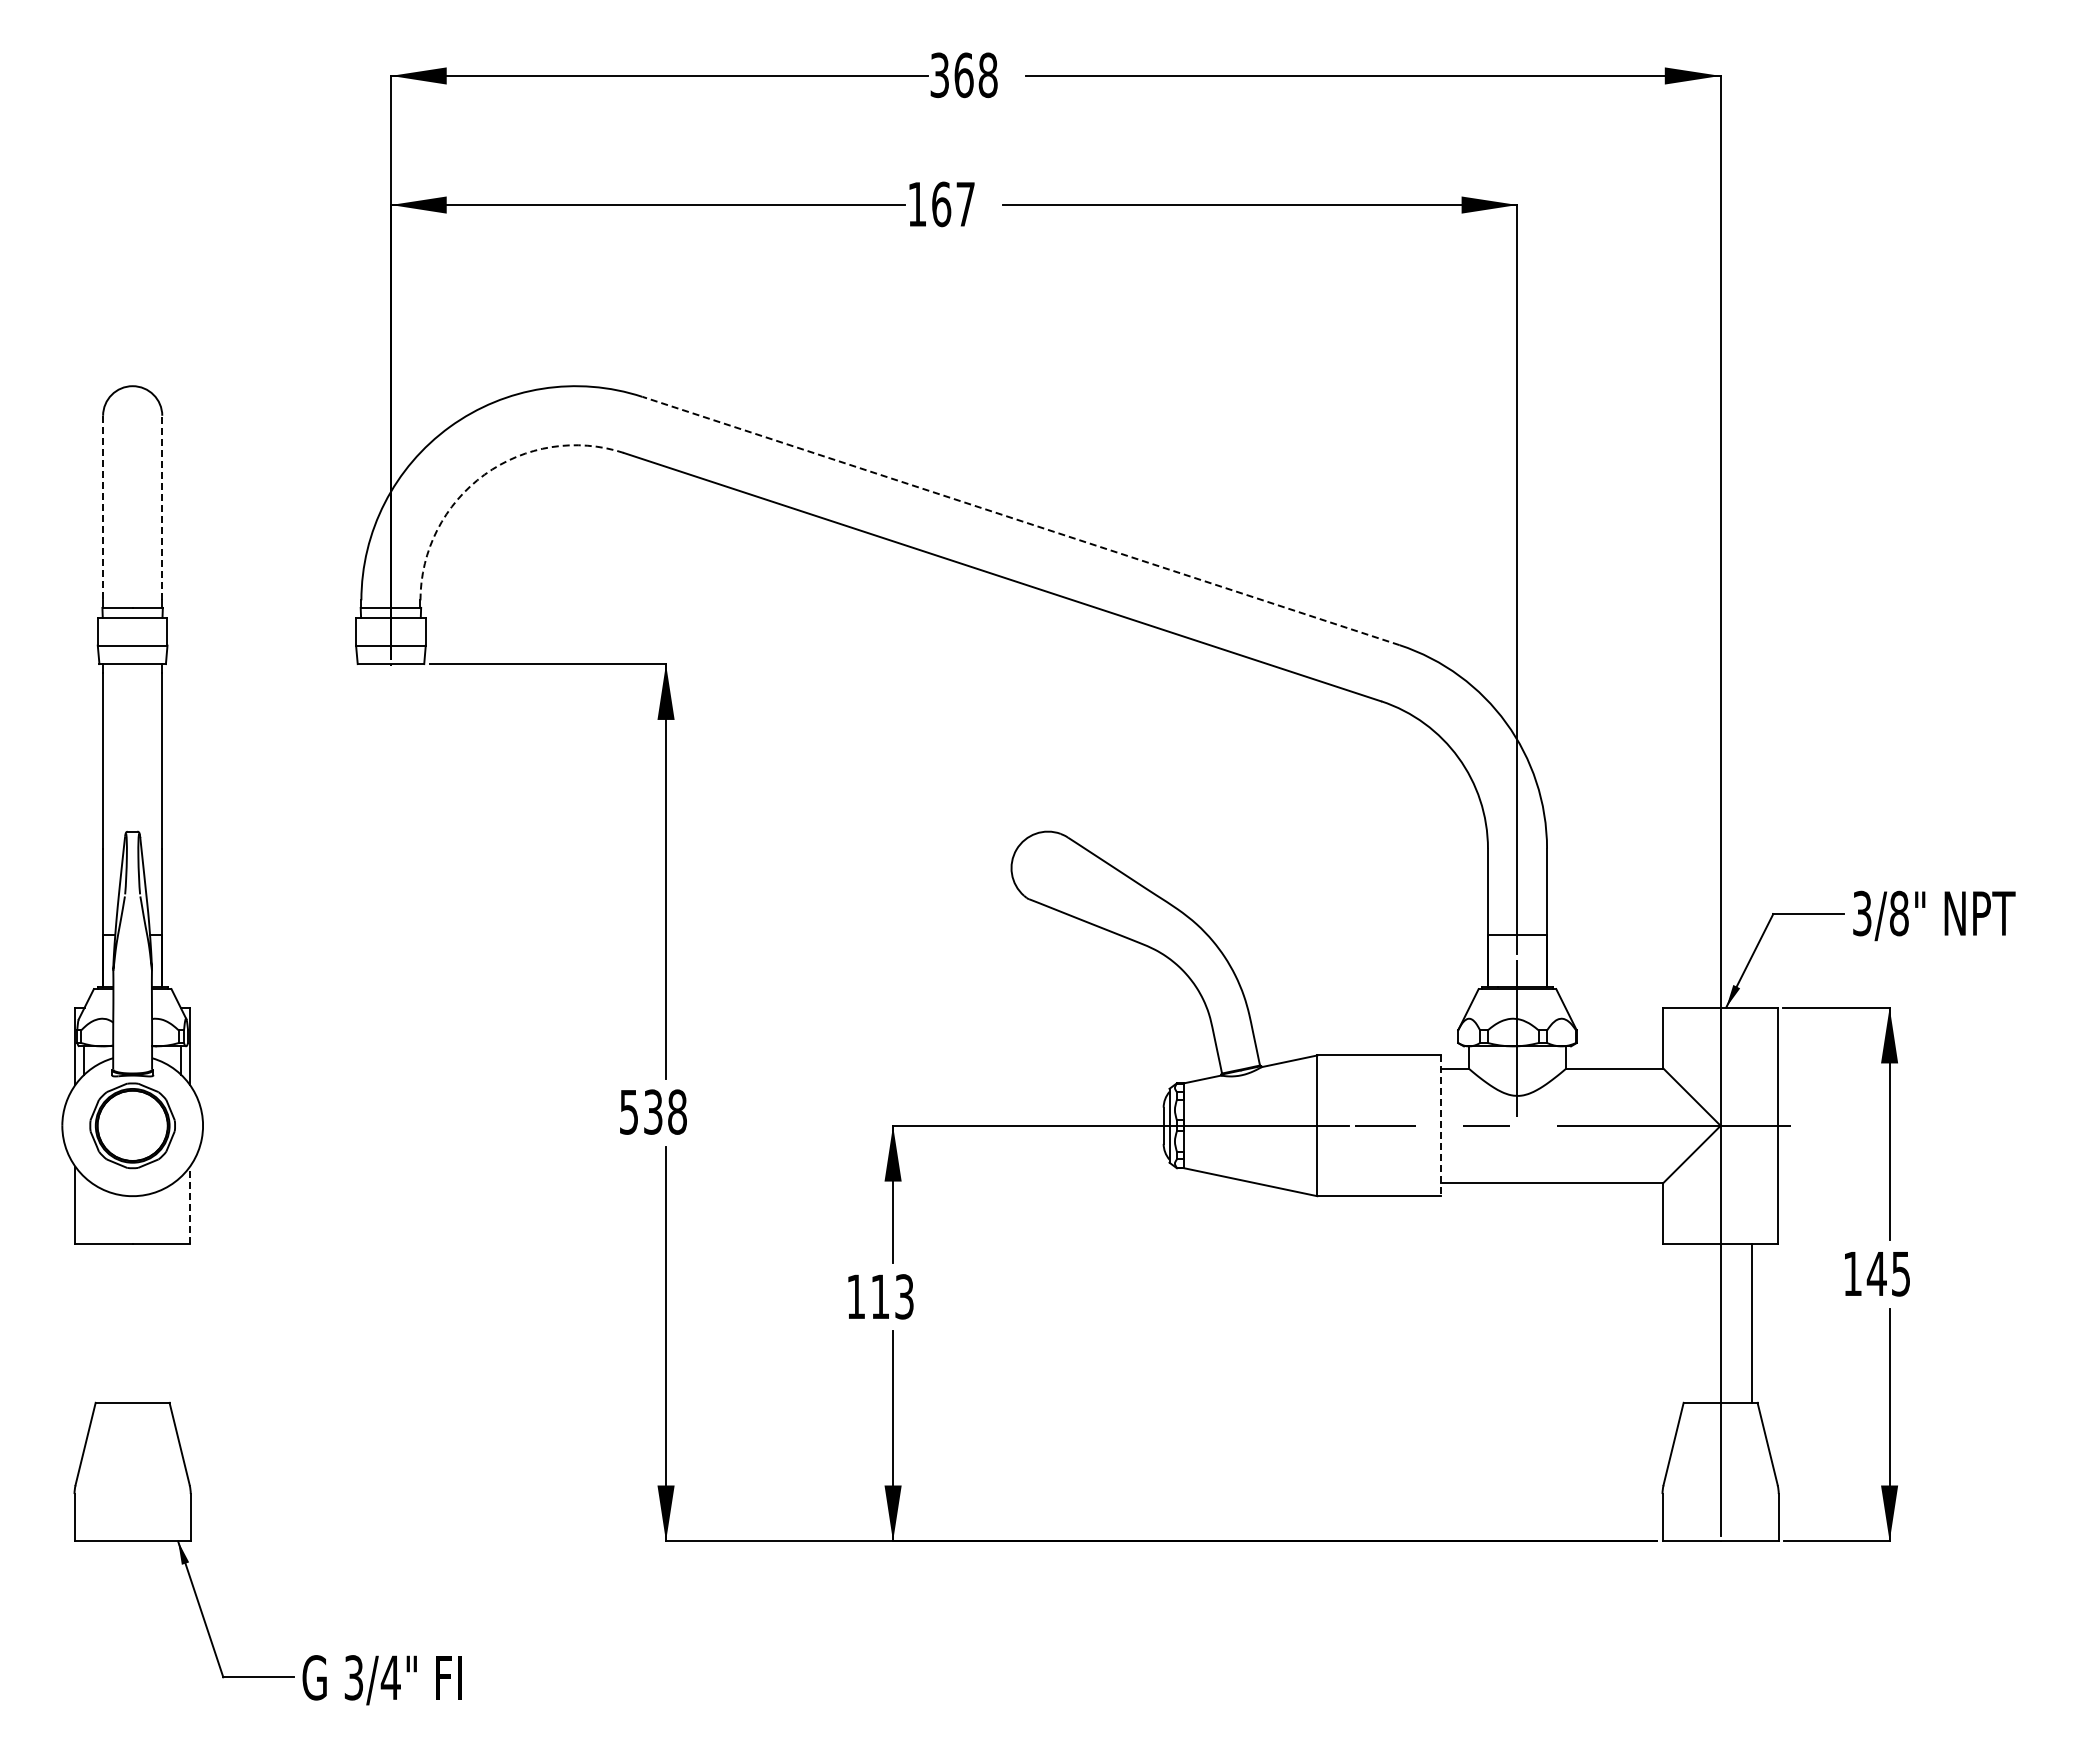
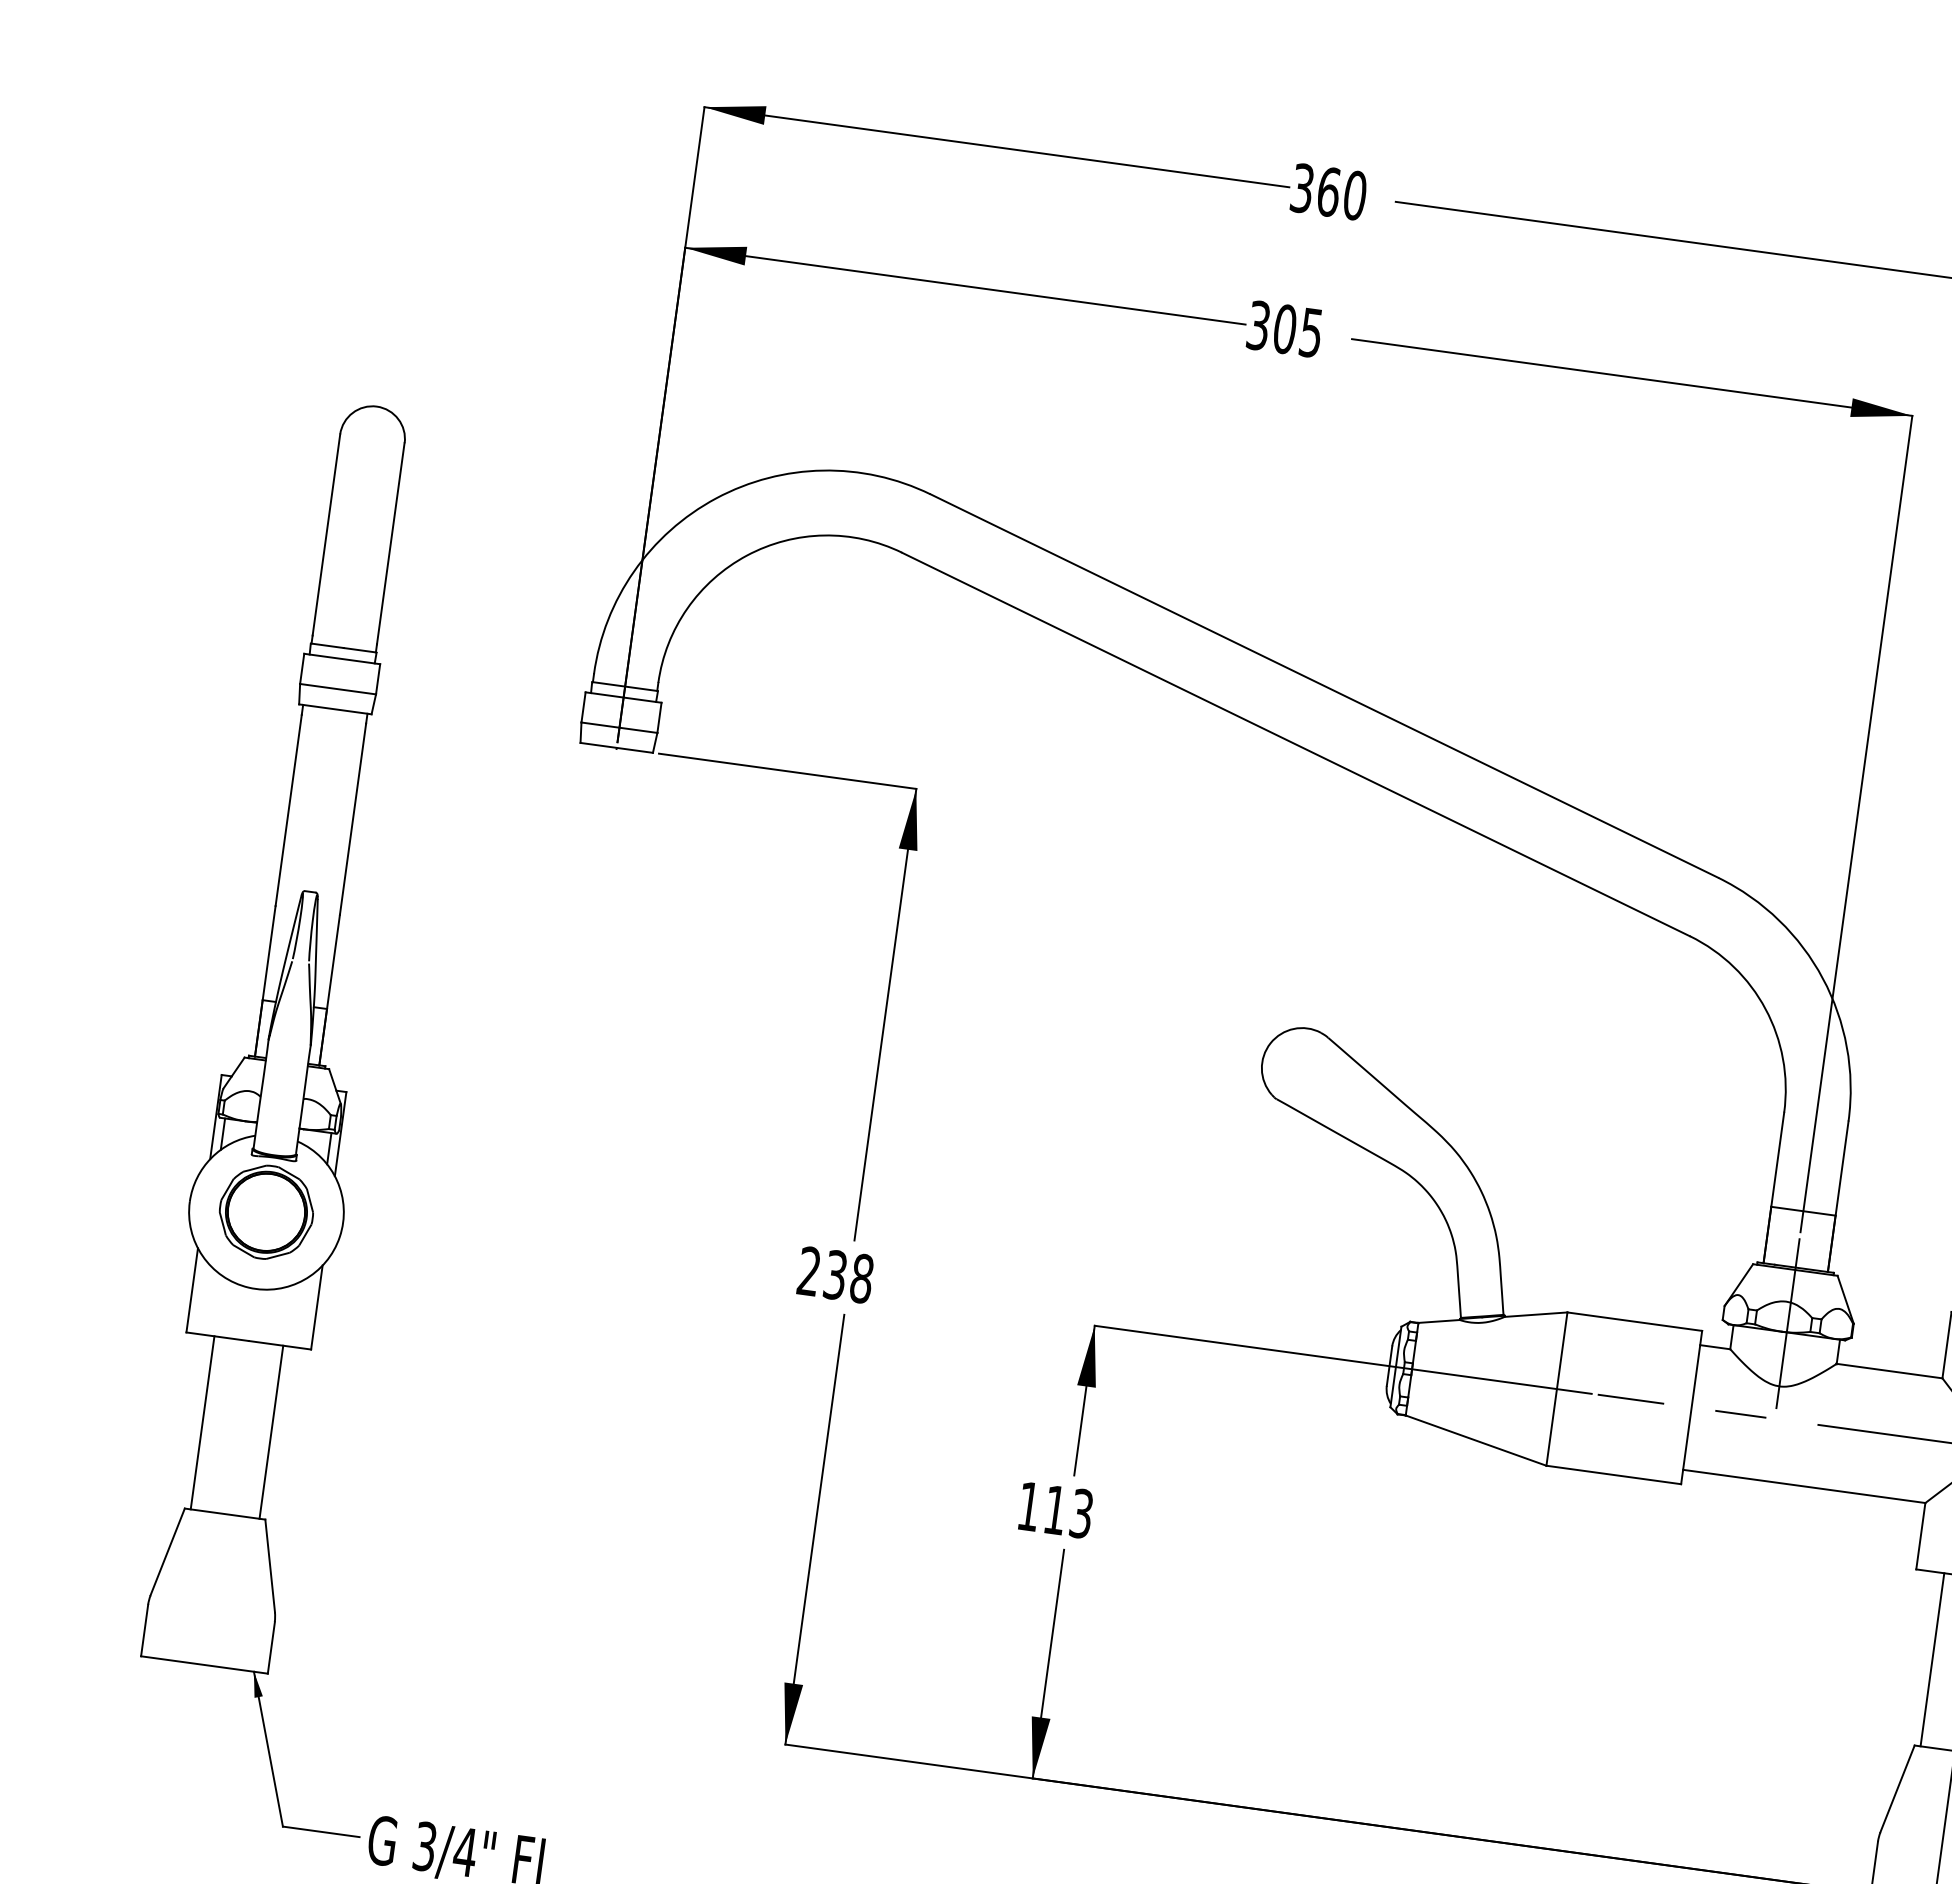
text: (987, 74) -> (1354, 194), 368 -> 360
text: (941, 204) -> (1285, 329), 167 -> 305
arc: (484, 474) -> (746, 555), dashed -> solid
line: (162, 507) -> (391, 543), dashed -> solid
line: (103, 508) -> (326, 535), dashed -> solid
line: (1020, 520) -> (1323, 685), dashed -> solid
text: (628, 1111) -> (808, 1270), 538 -> 238
line: (1441, 1126) -> (1692, 1408), dashed -> solid
line: (189, 1205) -> (316, 1307), dashed -> solid
line: (101, 1322) -> (203, 1421), added
line: (164, 1322) -> (271, 1431), added
line: (1689, 1322) -> (1933, 1658), added

